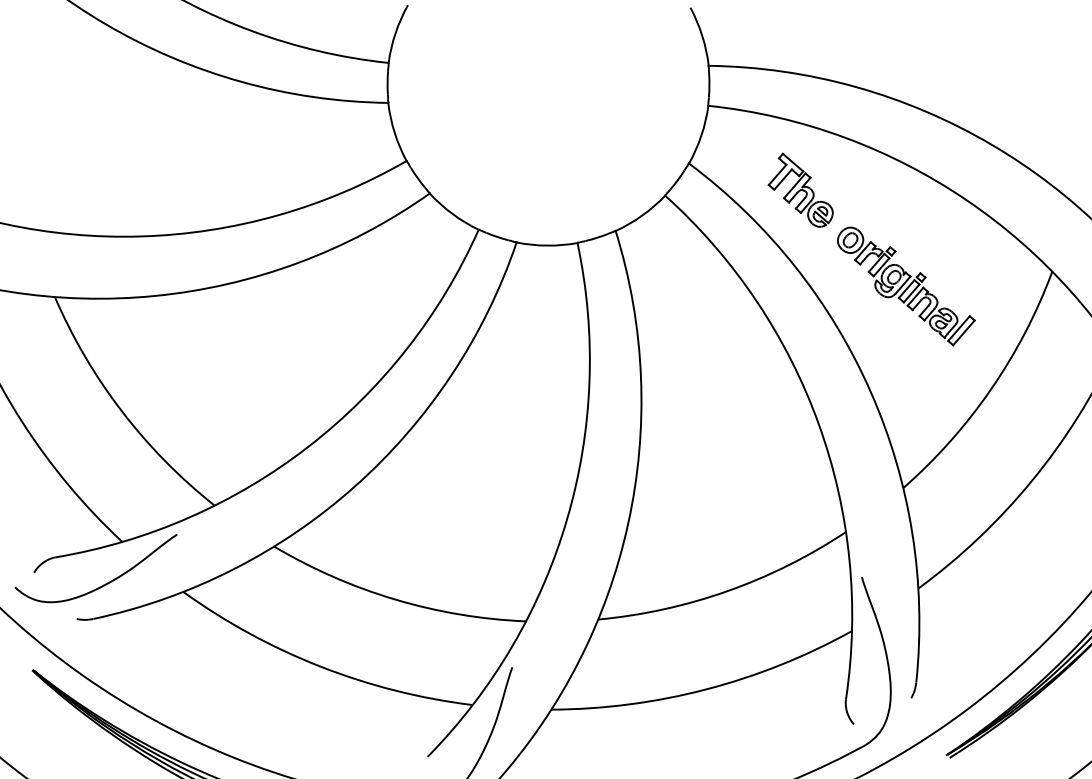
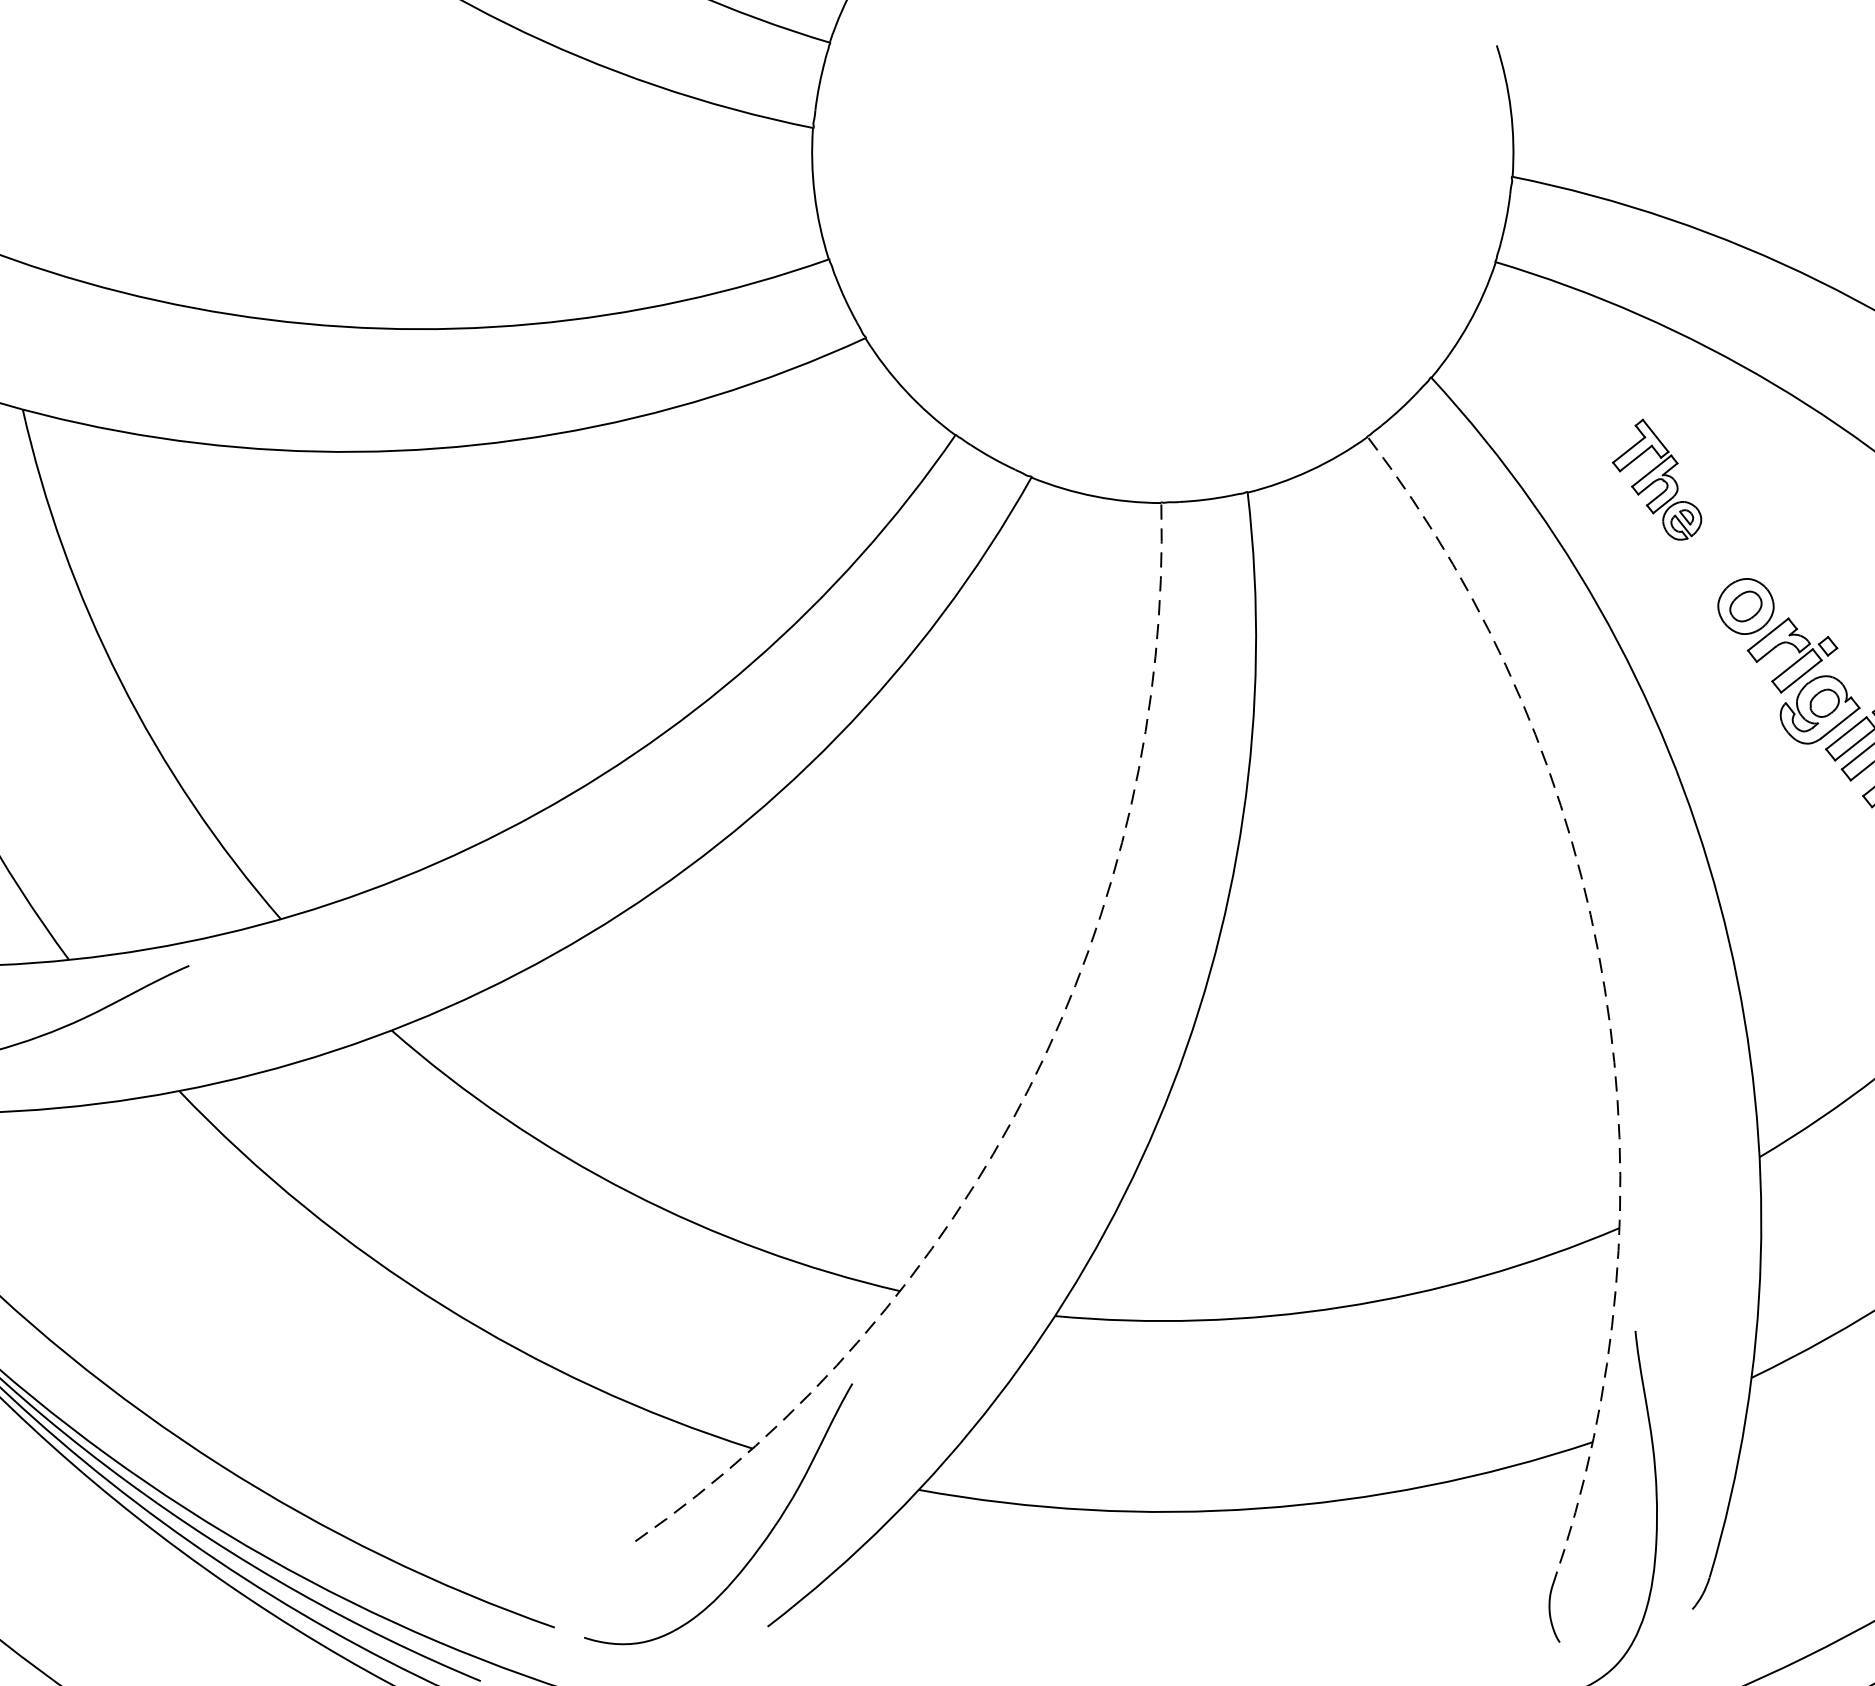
part: (800, 189) -> (1659, 477), size x0.7
arc: (819, 424) -> (1605, 987), solid -> dashed
arc: (567, 518) -> (1029, 1087), solid -> dashed

